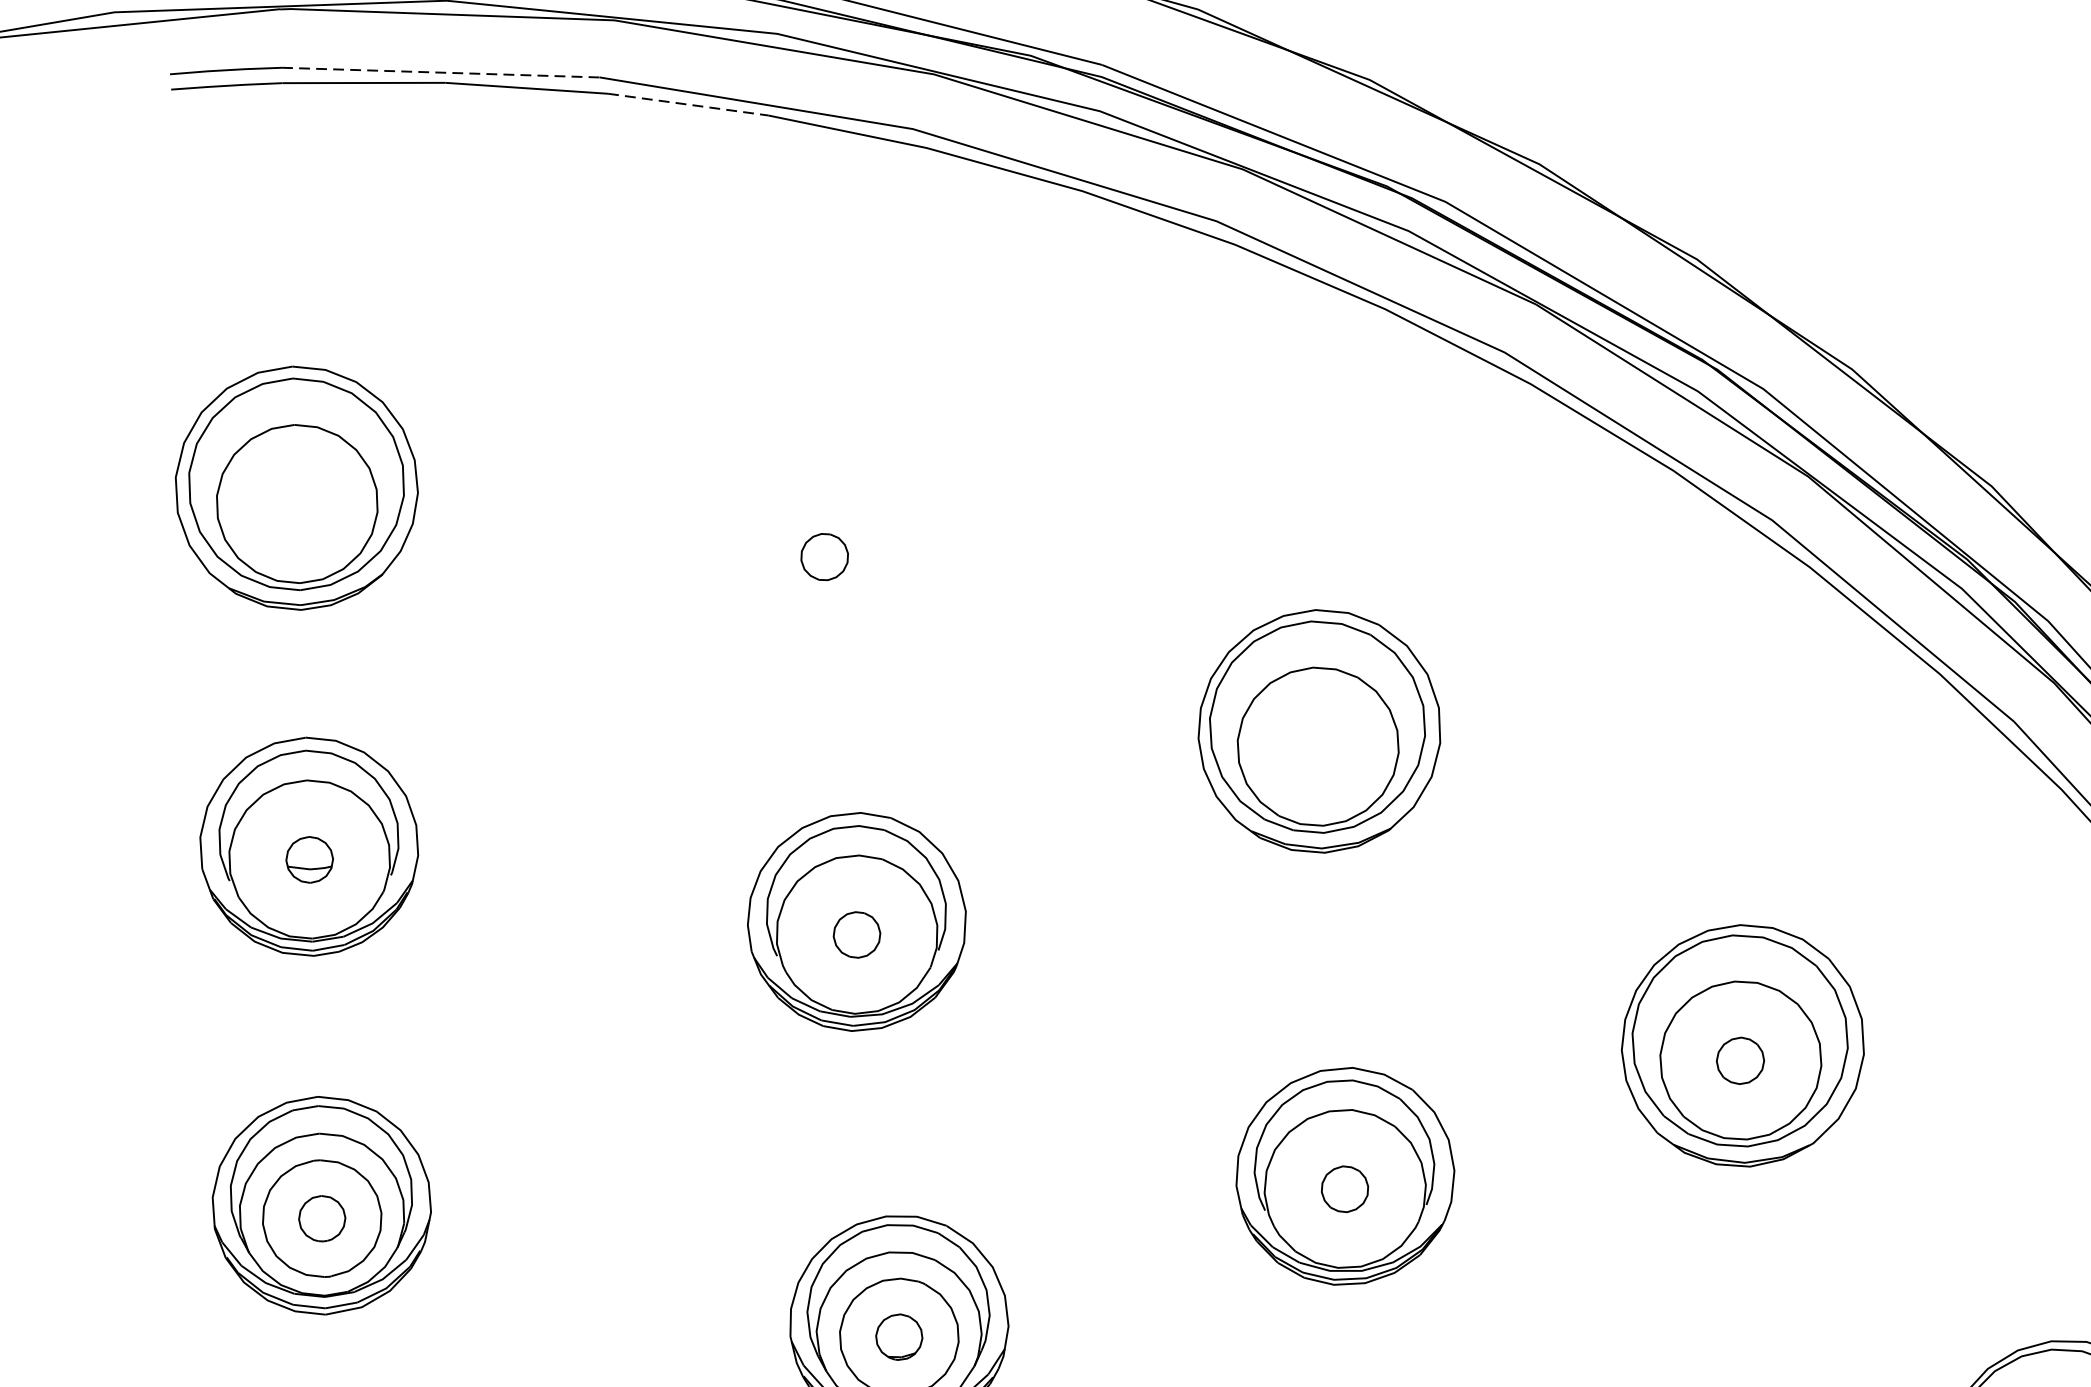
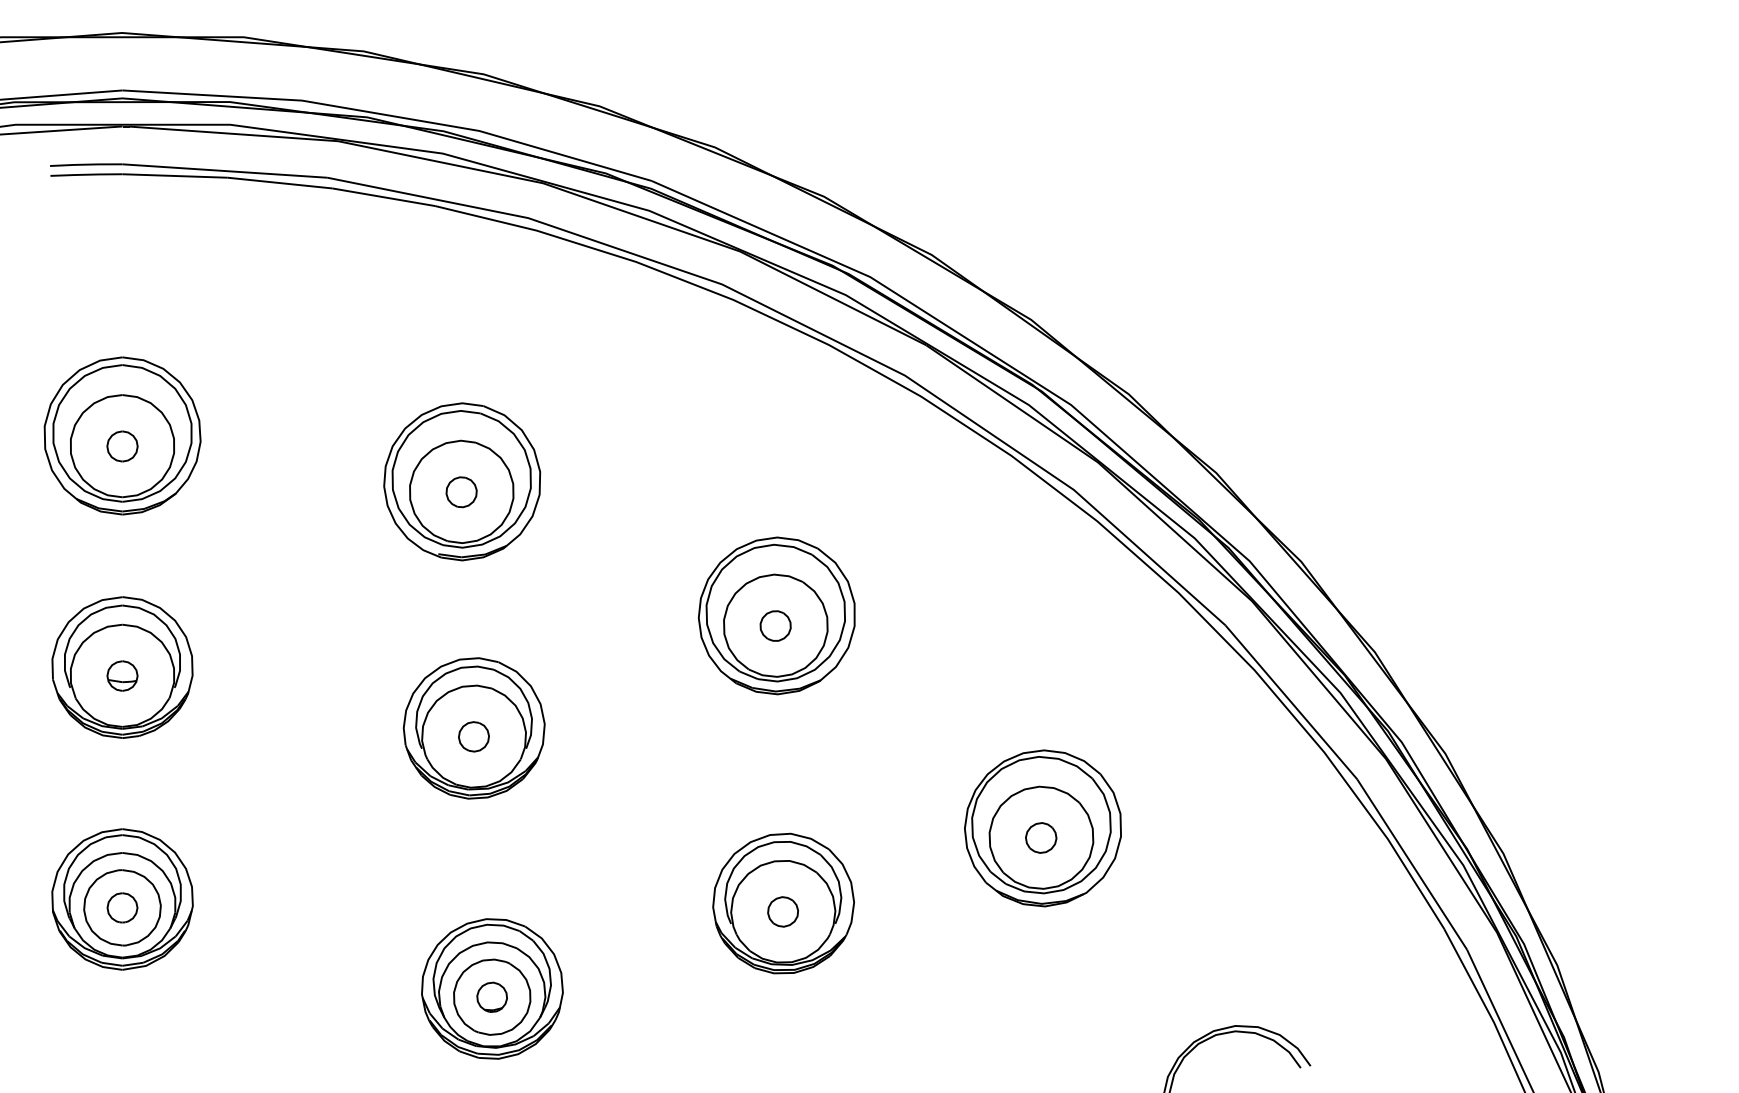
line: (440, 73) -> (224, 171), dashed -> solid
line: (689, 104) -> (384, 197), dashed -> solid
part: (297, 504) -> (122, 446), added
part: (825, 540) -> (462, 481), added
part: (1317, 746) -> (775, 625), added

